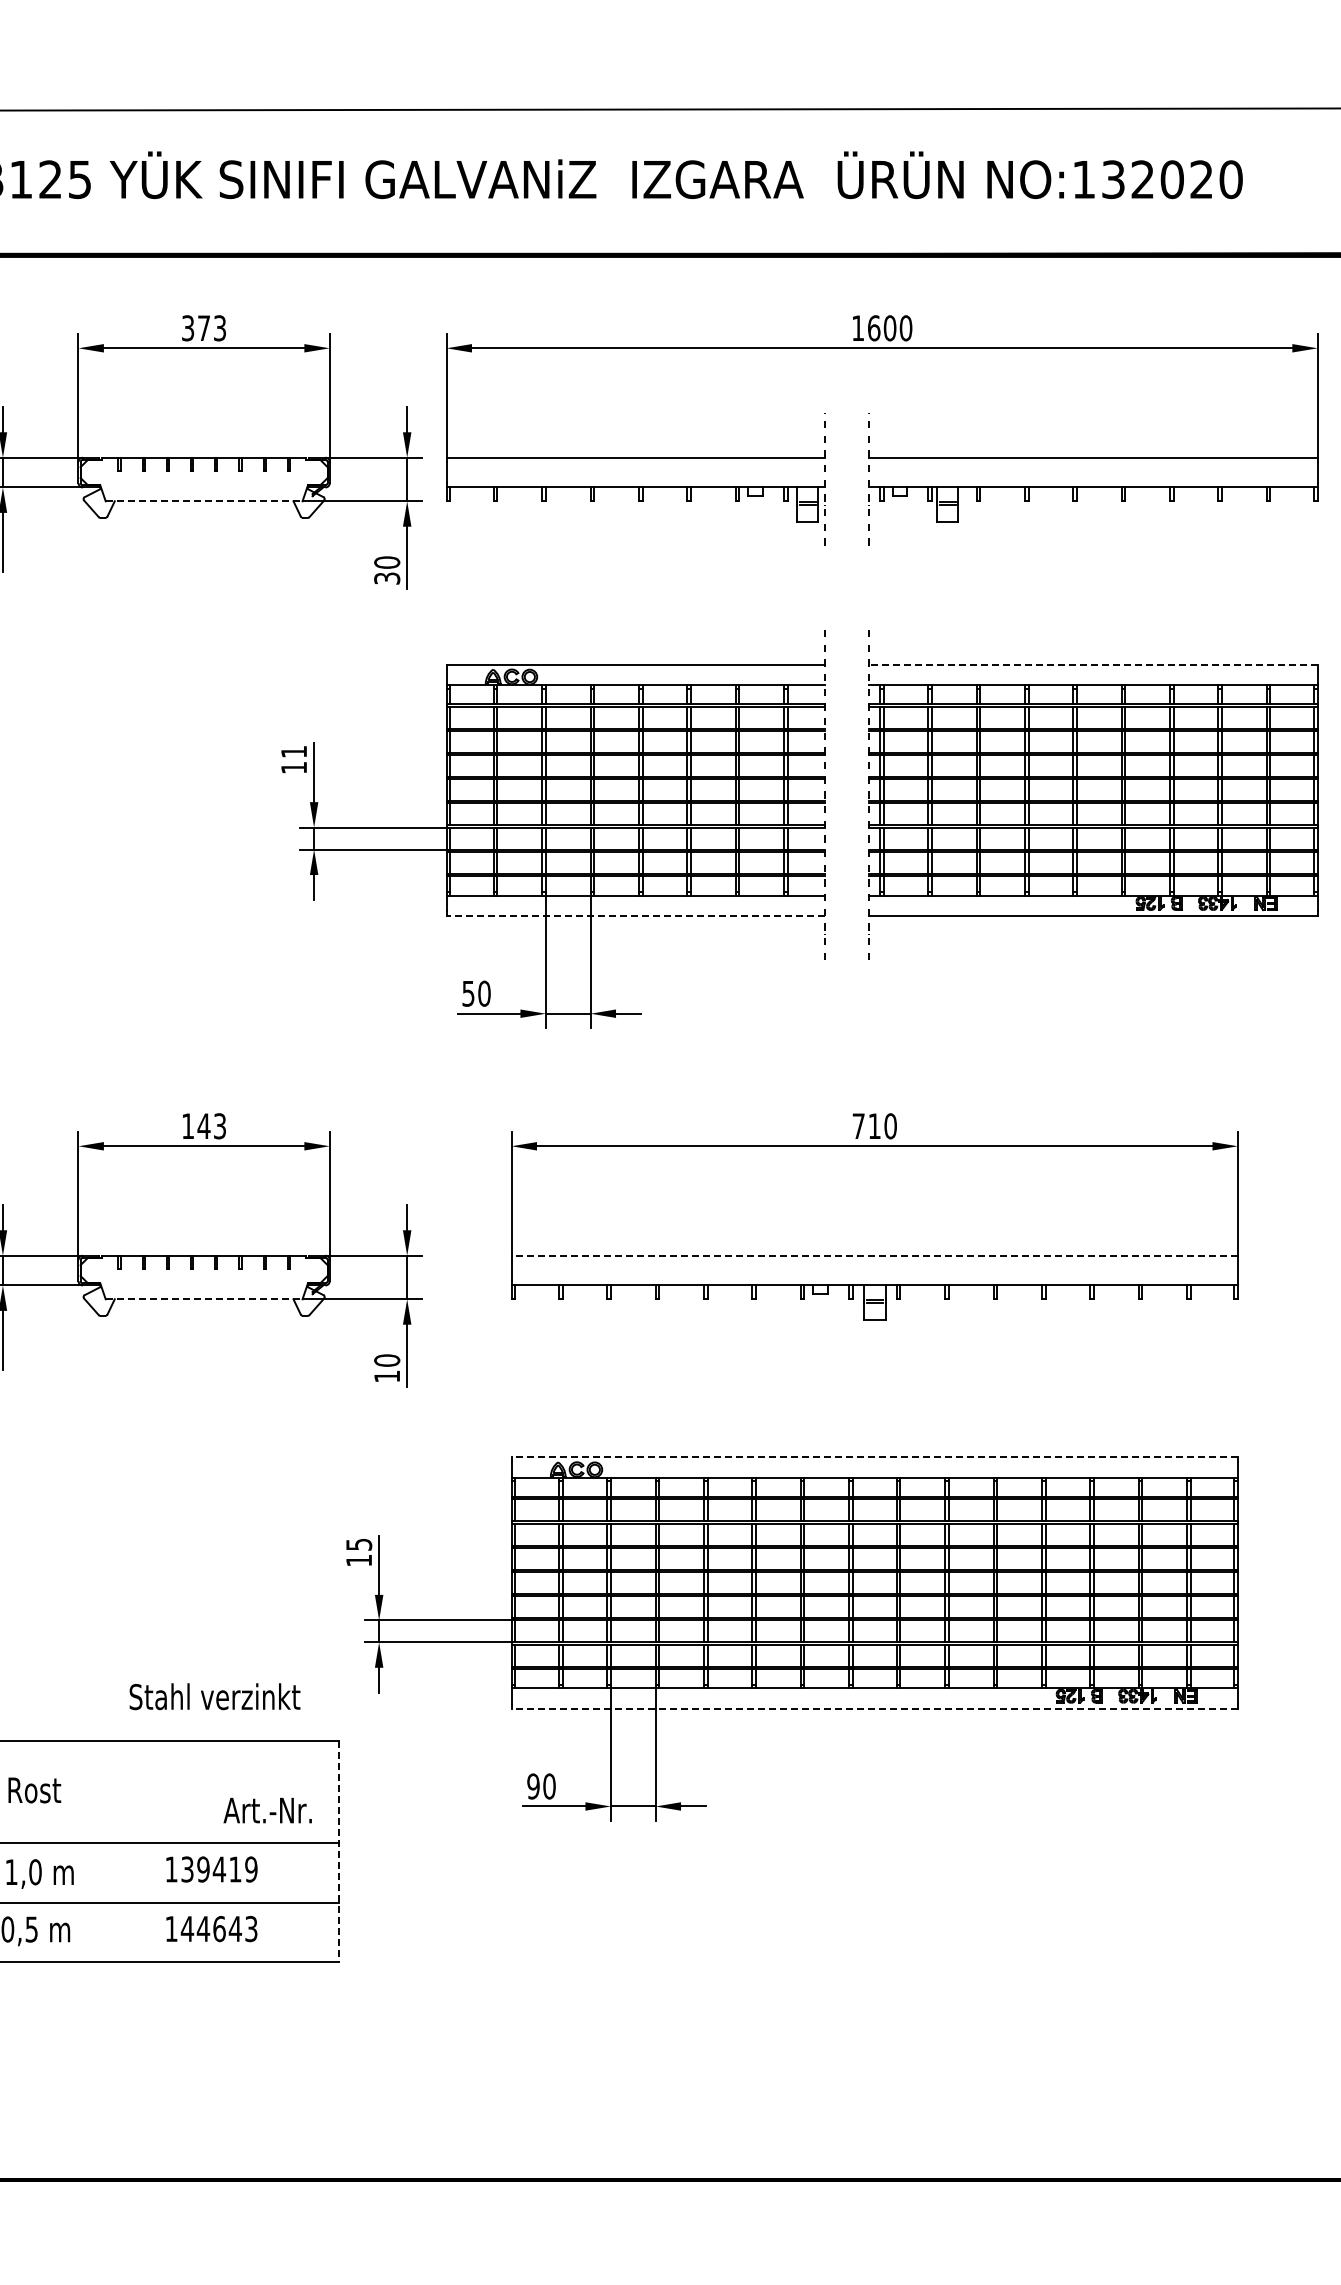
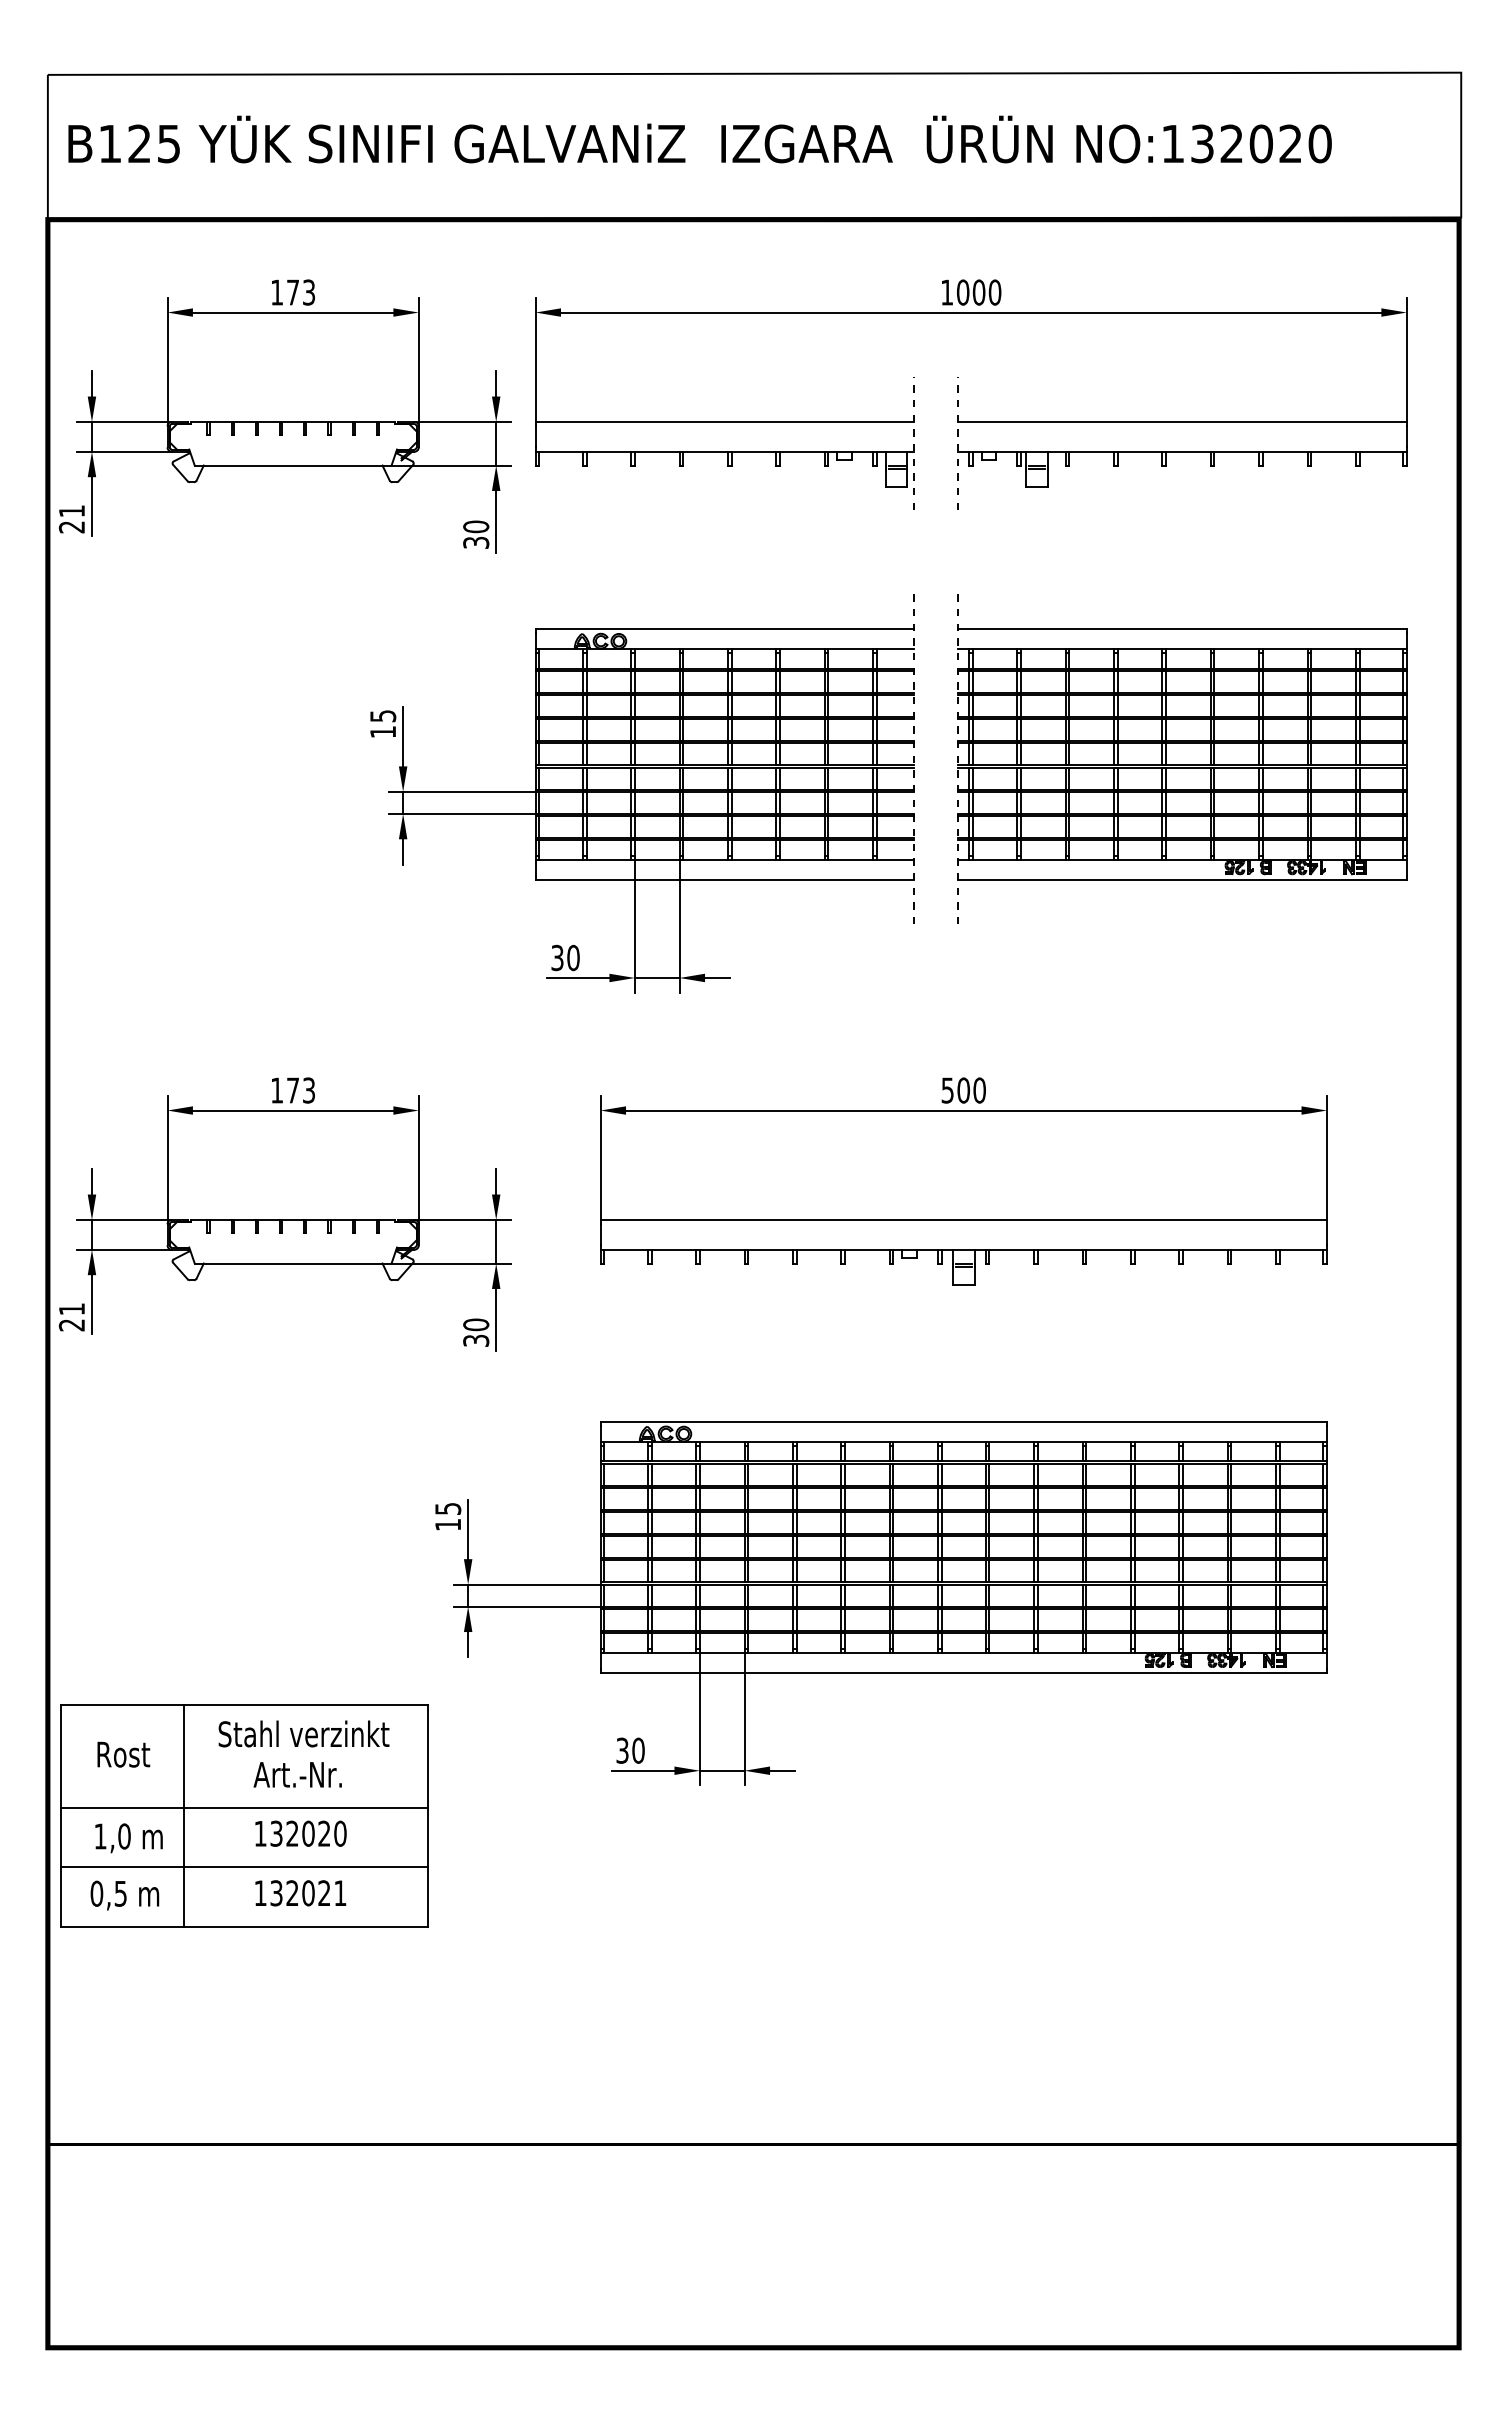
text: (188, 328) -> (277, 292), 373 -> 173
text: (873, 328) -> (962, 292), 1600 -> 1000
line: (204, 501) -> (293, 465), dashed -> solid
line: (1093, 664) -> (1182, 628), dashed -> solid
text: (294, 752) -> (383, 716), 11 -> 15
line: (635, 916) -> (724, 880), dashed -> solid
text: (468, 993) -> (557, 957), 50 -> 30
text: (203, 1126) -> (292, 1090), 143 -> 173
text: (866, 1126) -> (955, 1090), 710 -> 500
line: (874, 1255) -> (963, 1219), dashed -> solid
line: (204, 1299) -> (293, 1263), dashed -> solid
text: (387, 1376) -> (476, 1340), 10 -> 30
line: (874, 1457) -> (963, 1421), dashed -> solid
text: (214, 1696) -> (303, 1733), moved
line: (874, 1708) -> (963, 1672), dashed -> solid
text: (533, 1786) -> (622, 1750), 90 -> 30
text: (267, 1810) -> (297, 1774), moved
line: (95, 1851) -> (184, 1815), added
line: (338, 1851) -> (427, 1815), dashed -> solid
text: (227, 1869) -> (316, 1833), 139419 -> 132020
text: (218, 1929) -> (307, 1893), 144643 -> 132021

